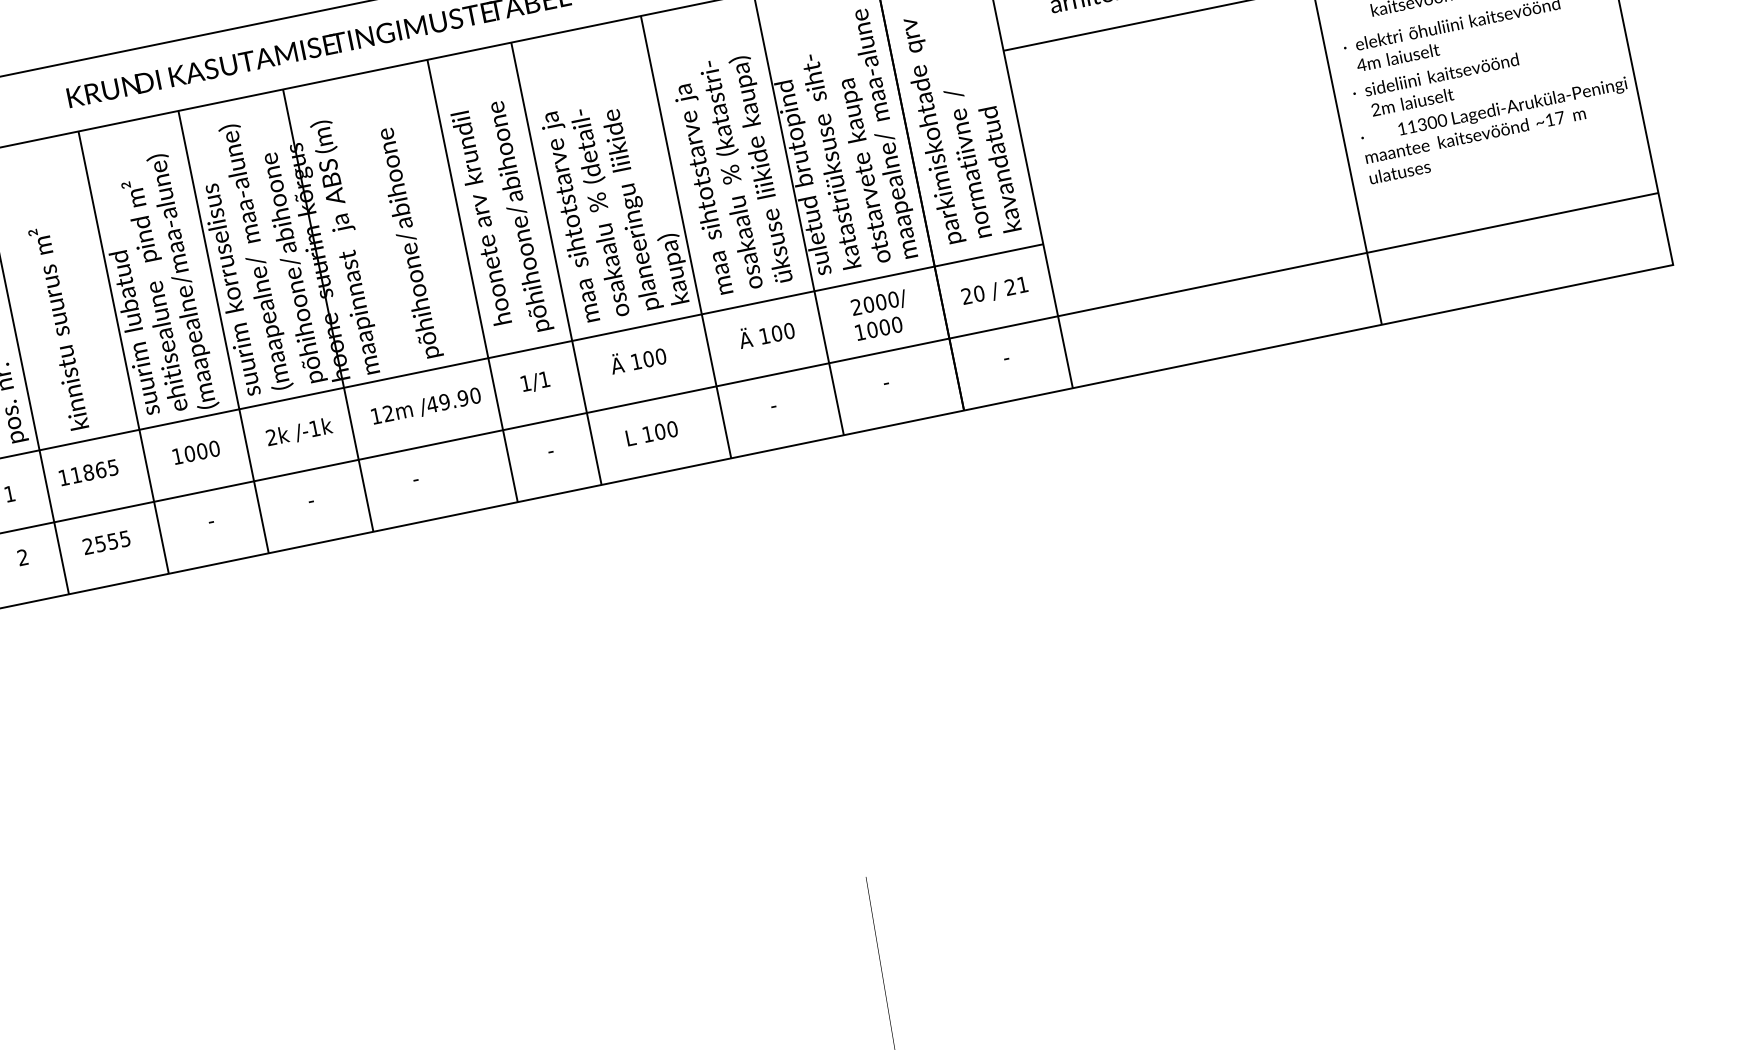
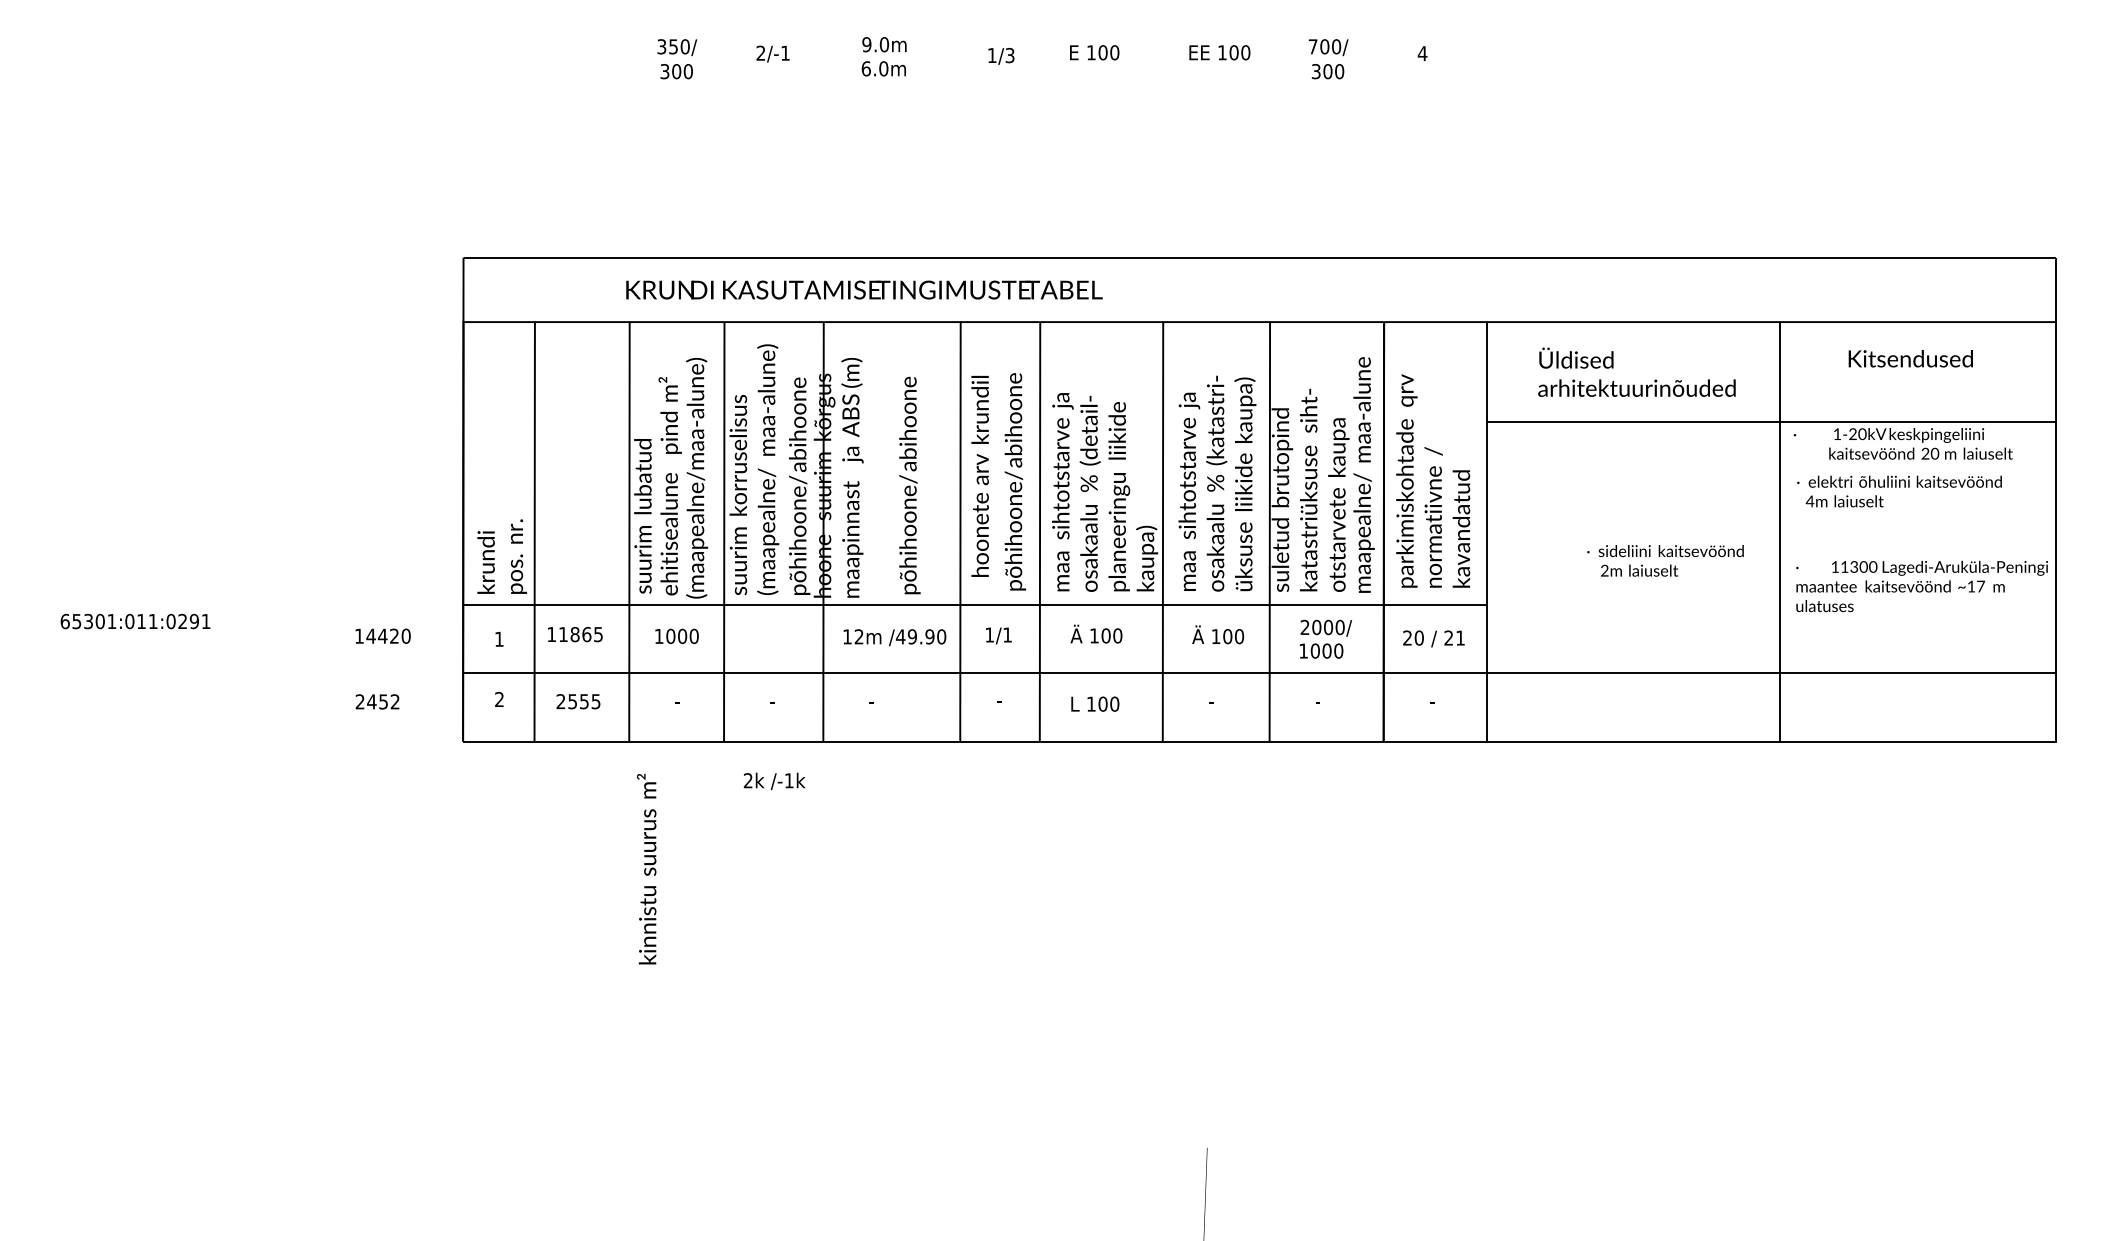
text: (1437, 85) -> (1665, 560), moved
text: (58, 328) -> (646, 868), moved
text: (299, 432) -> (774, 781), moved

